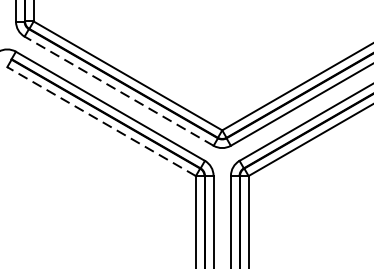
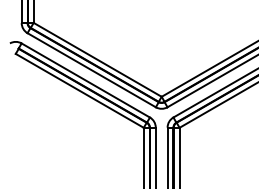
line: (118, 90) -> (91, 69), dashed -> solid
line: (101, 121) -> (79, 90), dashed -> solid

